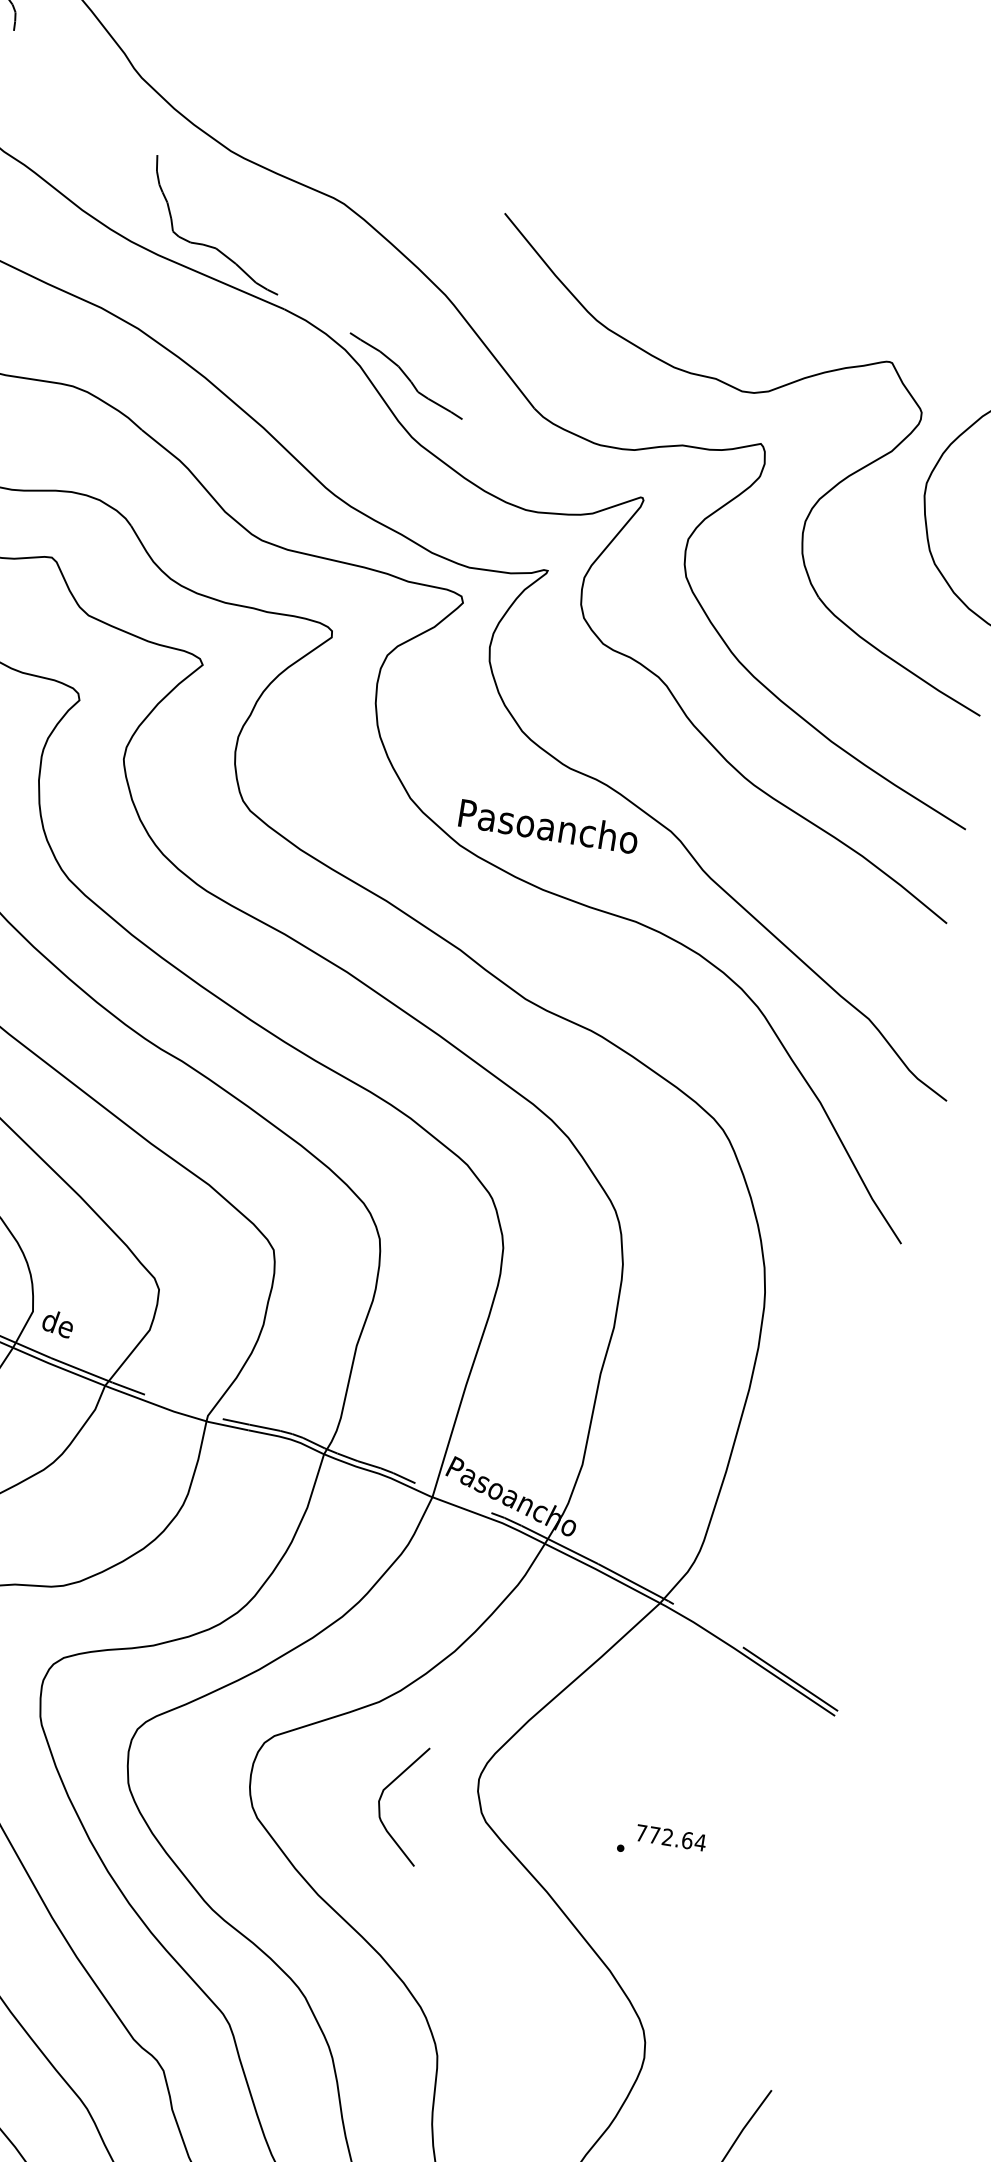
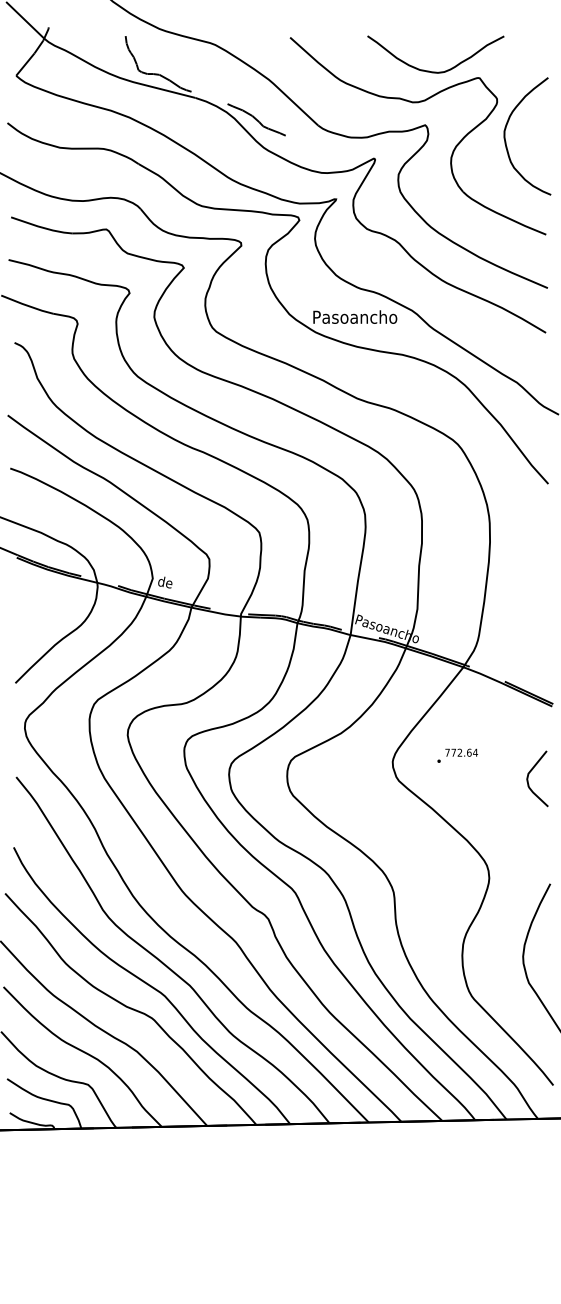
curve: (800, 333) -> (435, 71), added
curve: (385, 1792) -> (529, 774), moved
text: (661, 1842) -> (457, 755), moved

